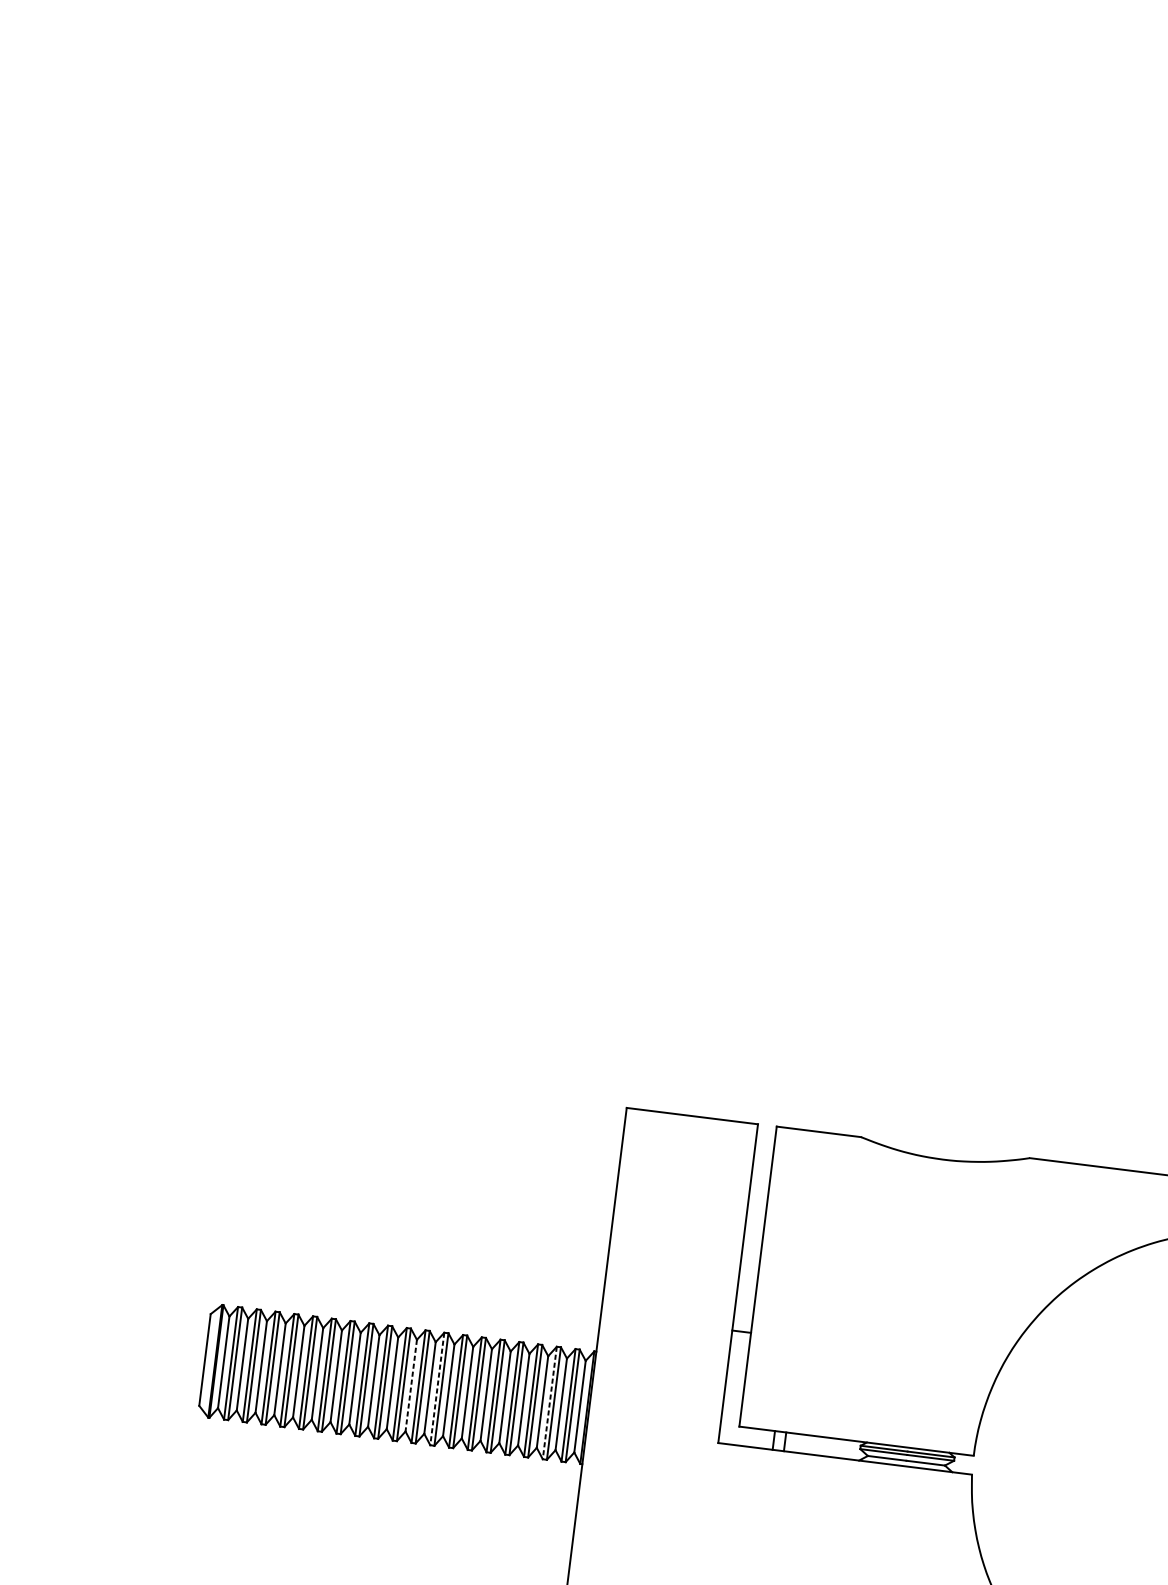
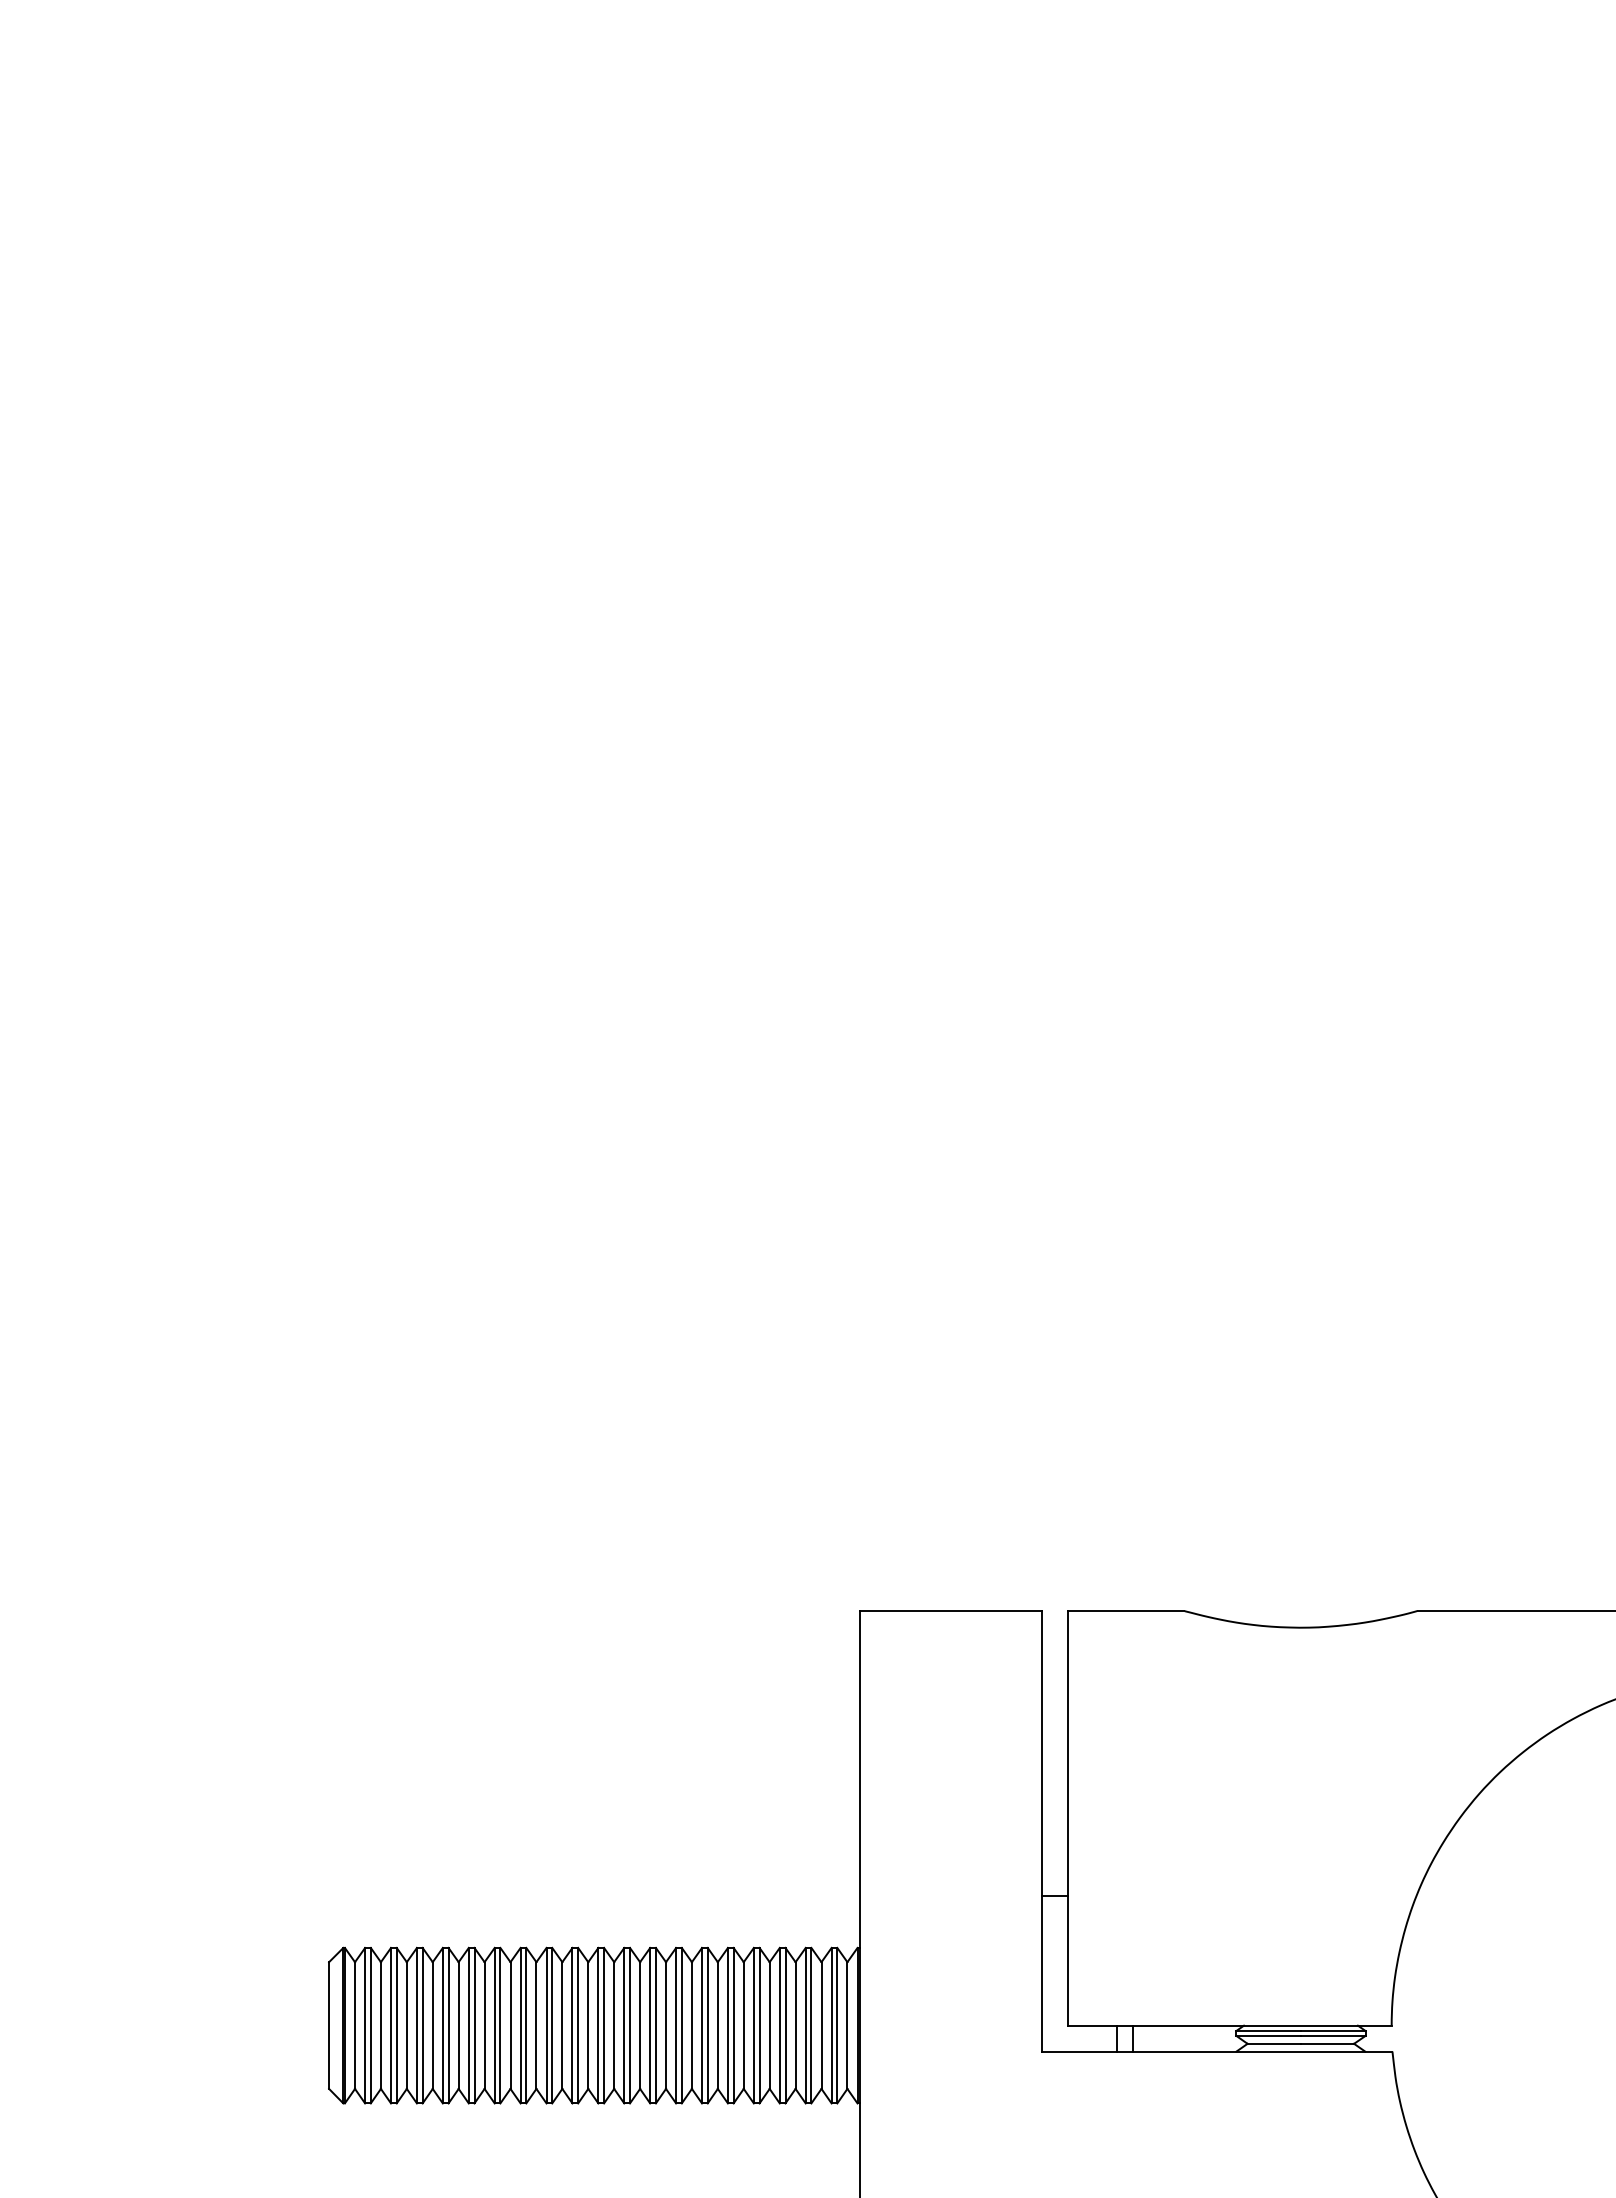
line: (411, 1386) -> (614, 2026), dashed -> solid
line: (437, 1388) -> (650, 2025), dashed -> solid
line: (549, 1402) -> (805, 2025), dashed -> solid

